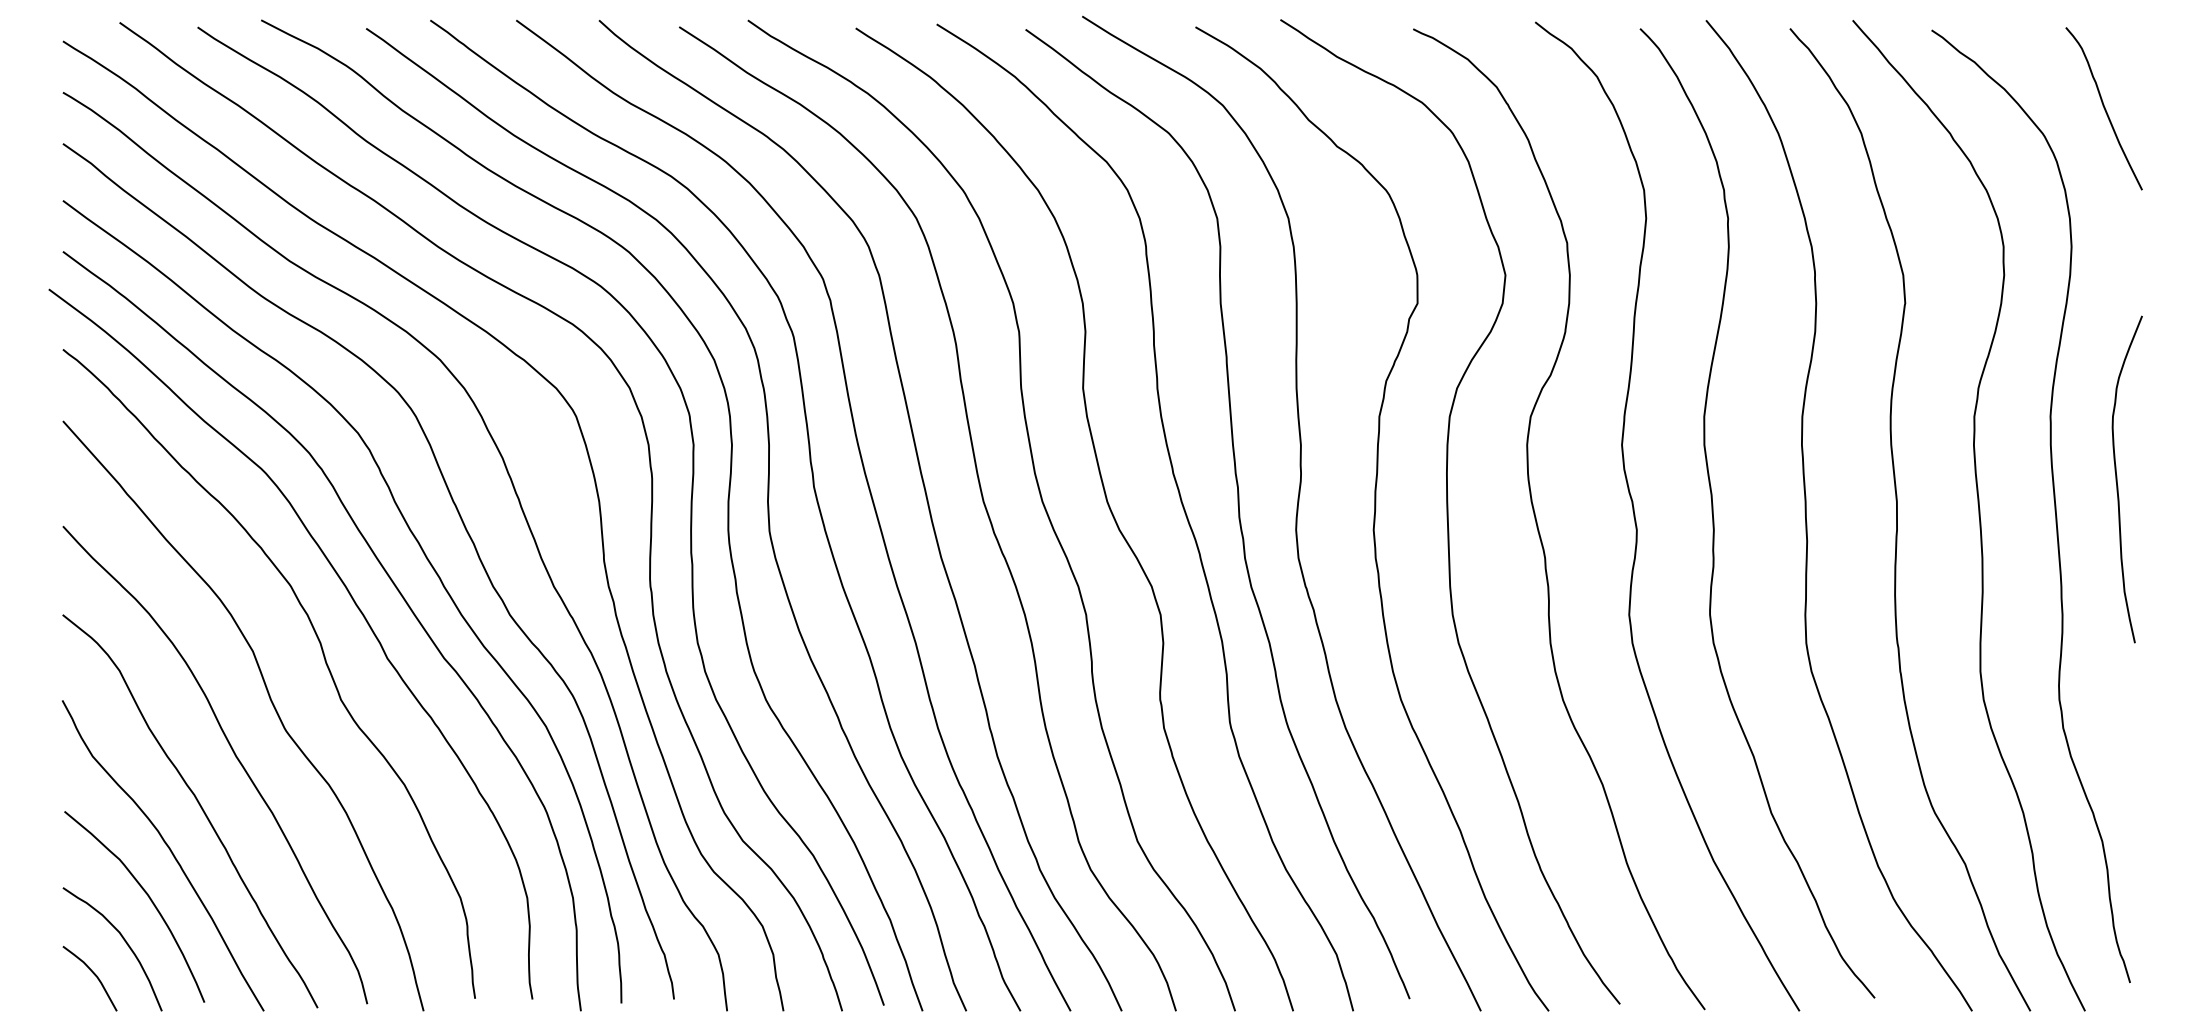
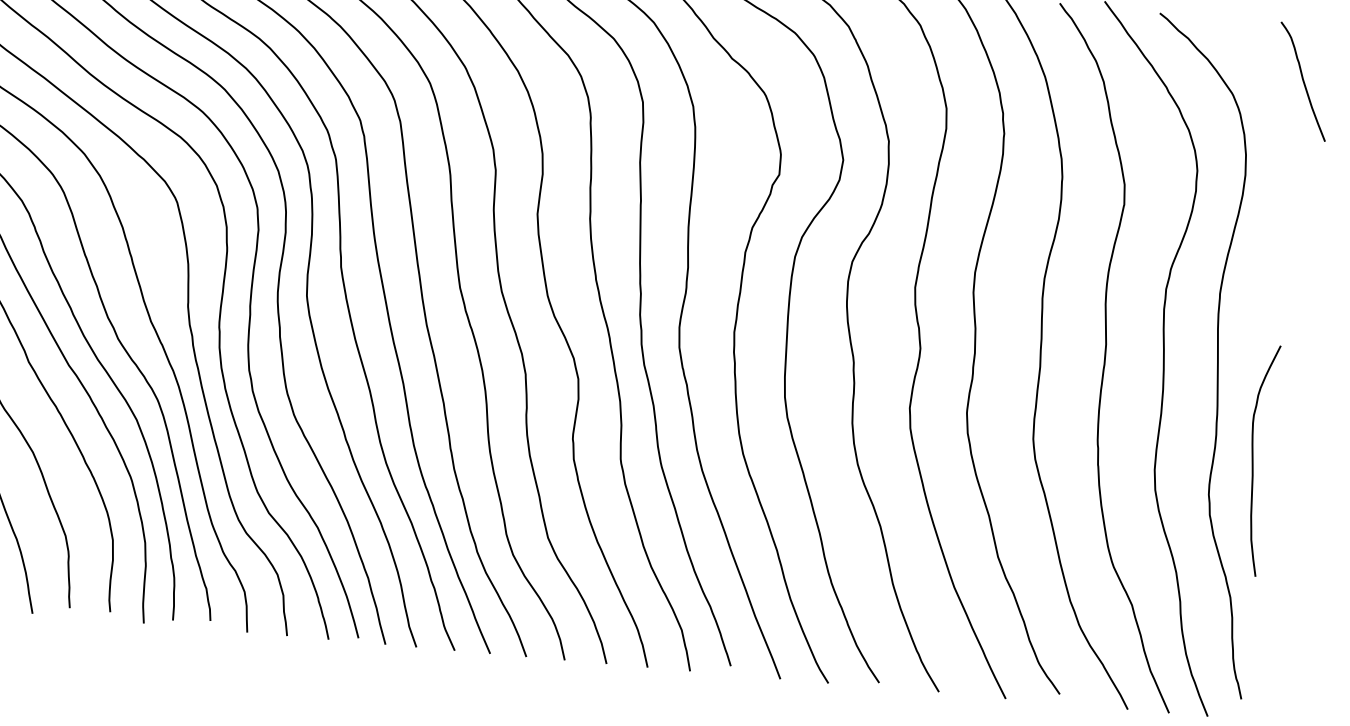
curve: (2103, 108) -> (1302, 81), moved
curve: (2117, 479) -> (1253, 459), moved

